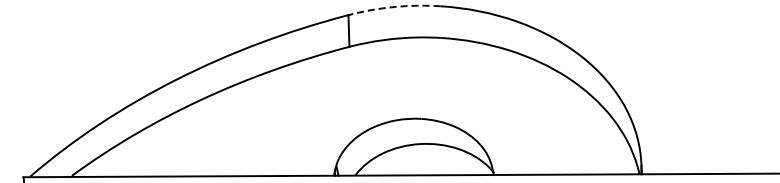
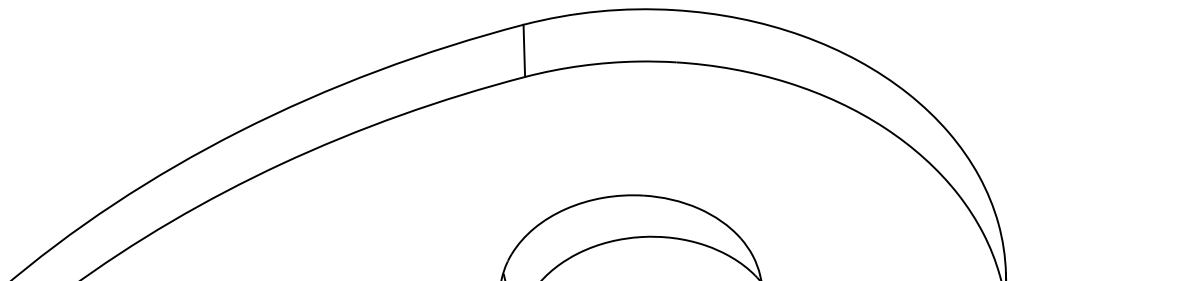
arc: (394, 7) -> (599, 12), dashed -> solid

